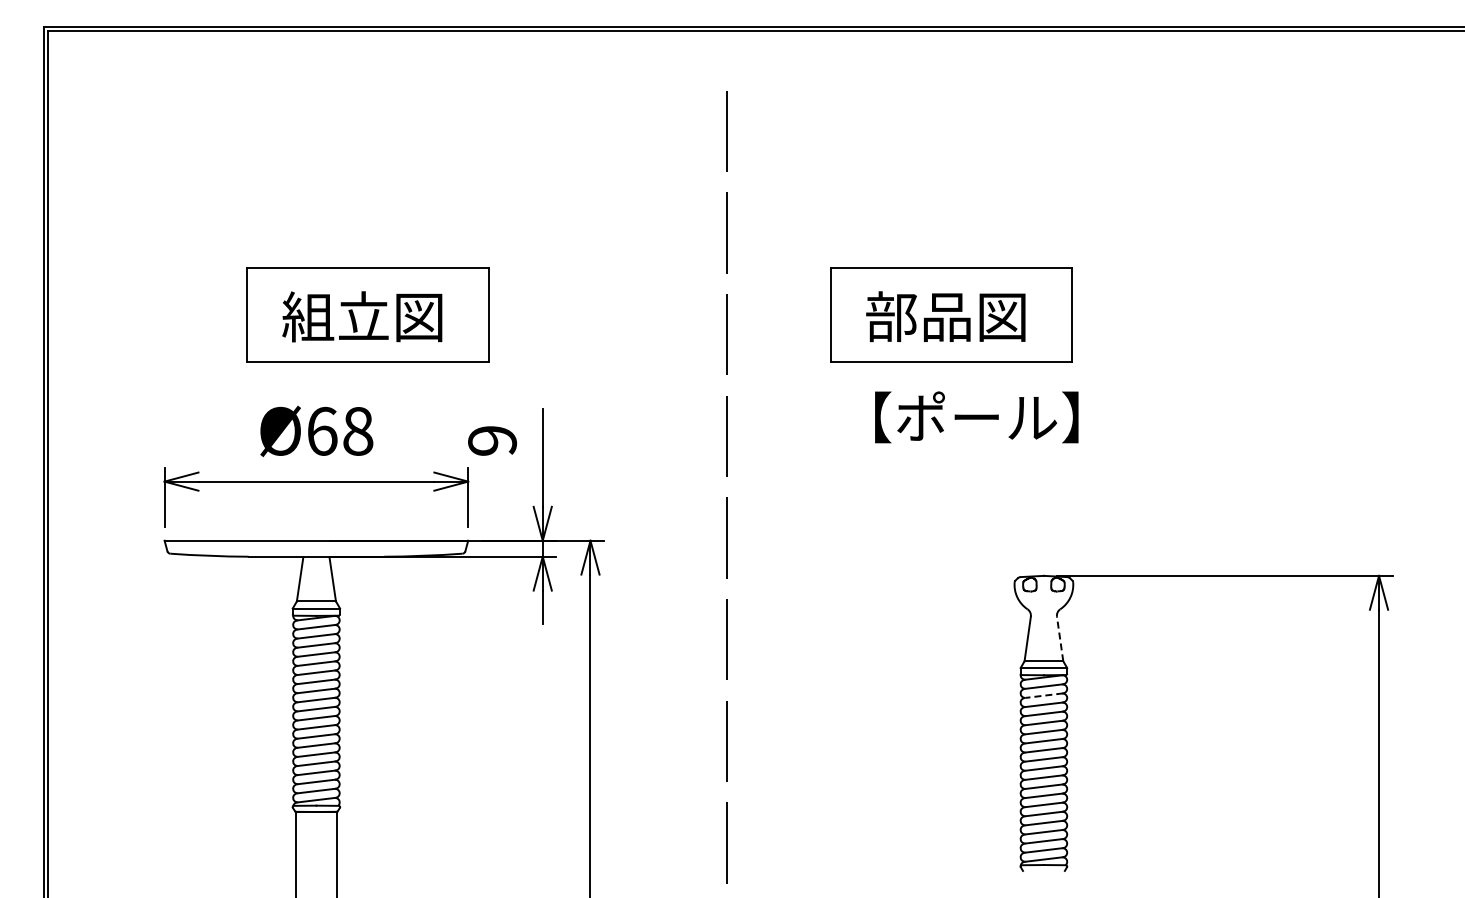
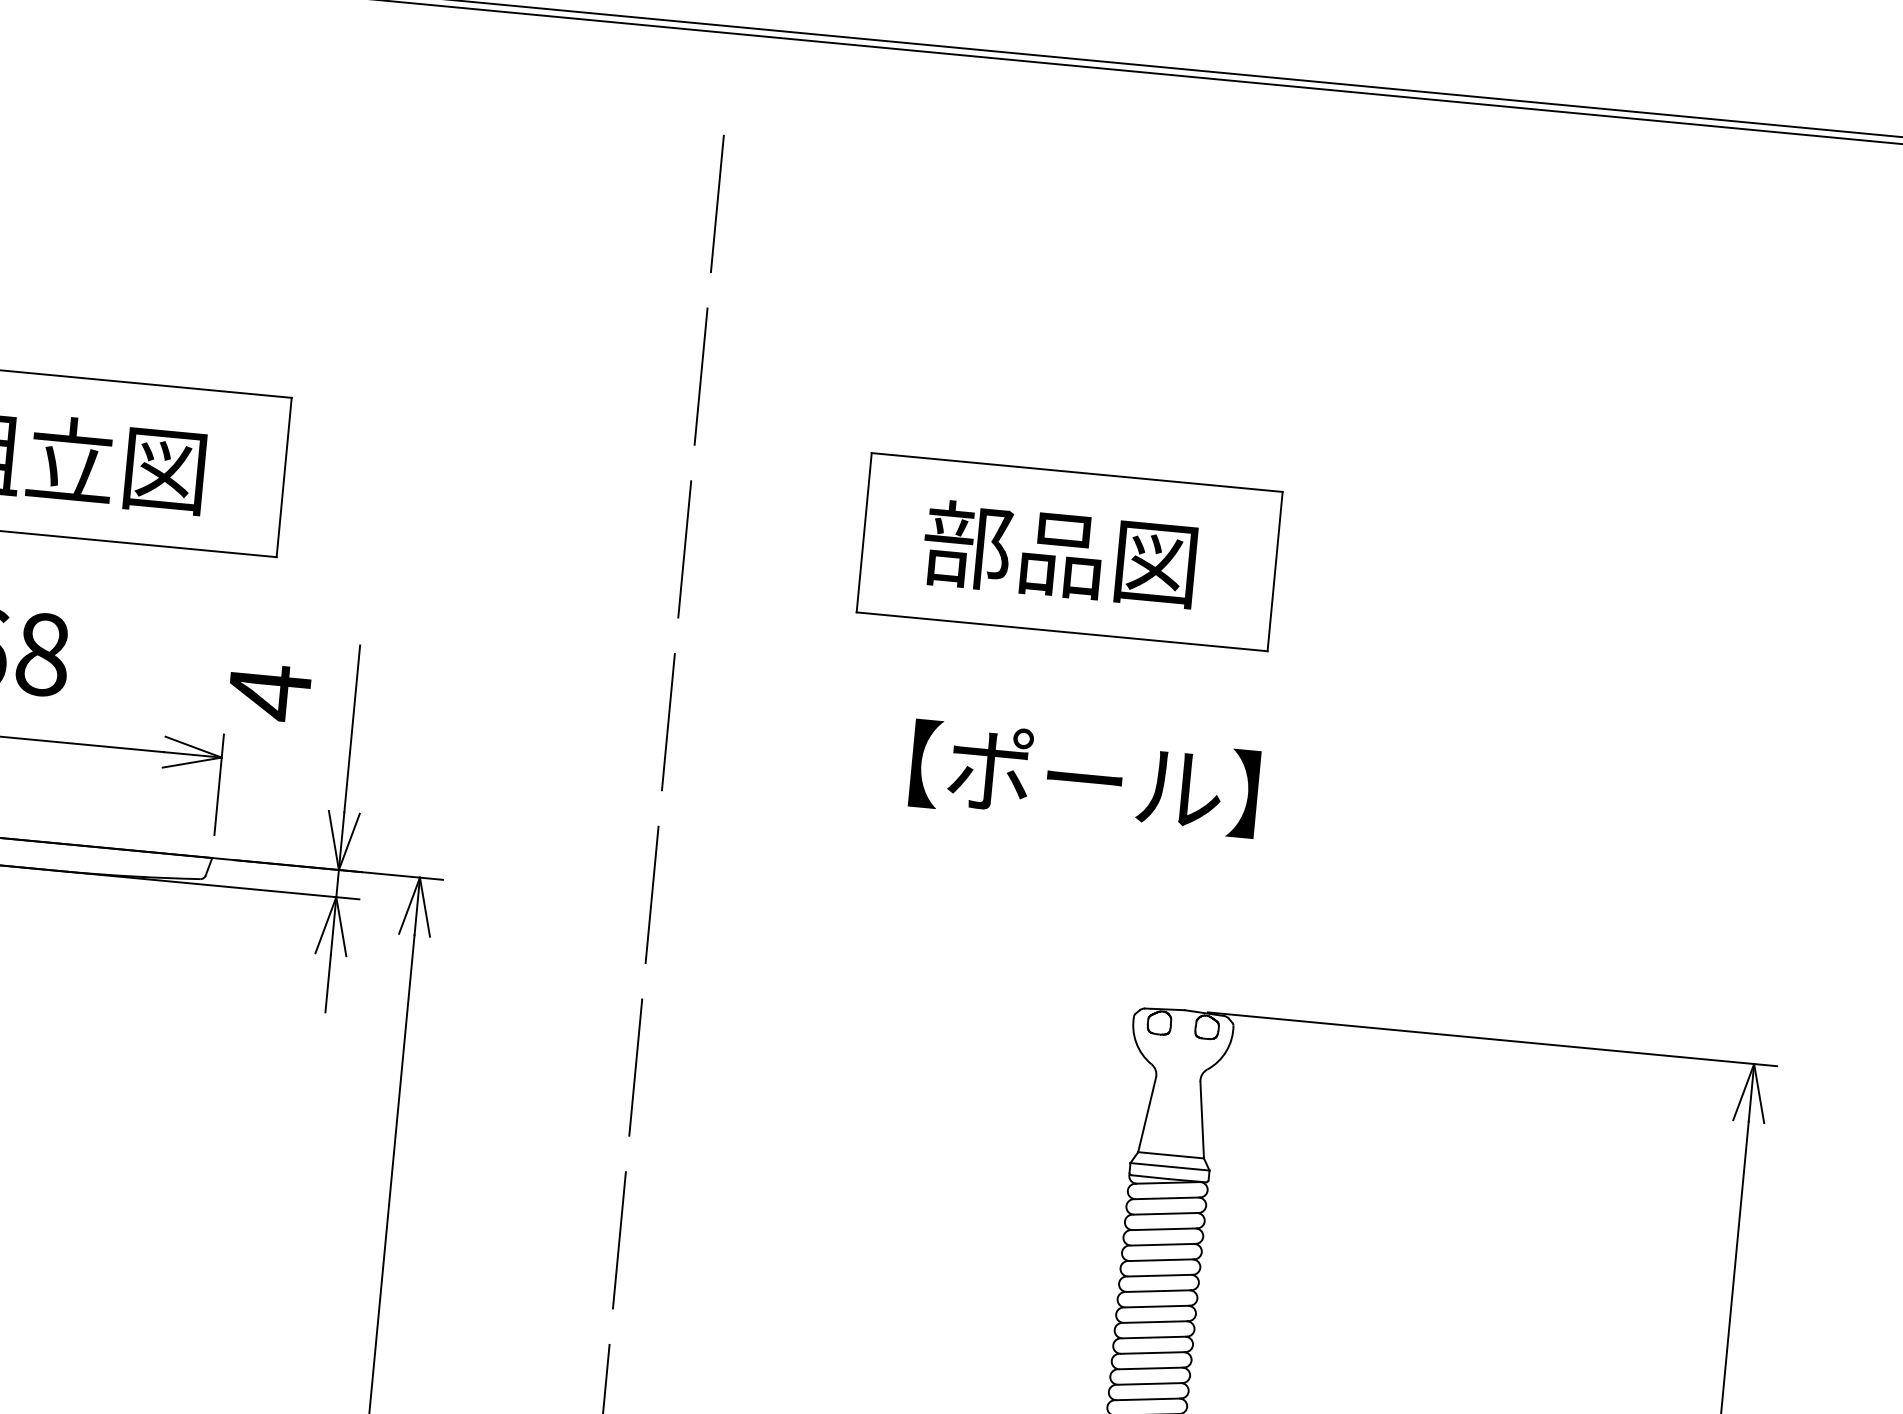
text: (976, 417) -> (1084, 778), moved
text: (492, 440) -> (269, 691), 9 -> 4
line: (1060, 638) -> (1202, 1119), dashed -> solid
line: (1044, 695) -> (1166, 1213), dashed -> solid

